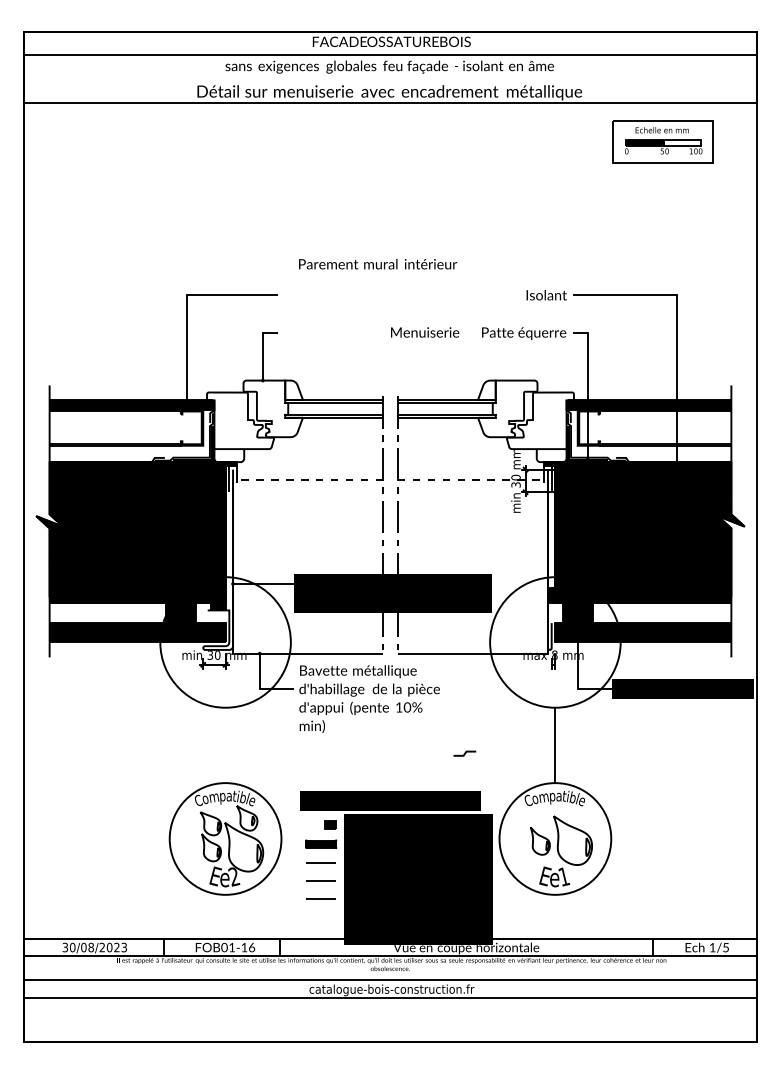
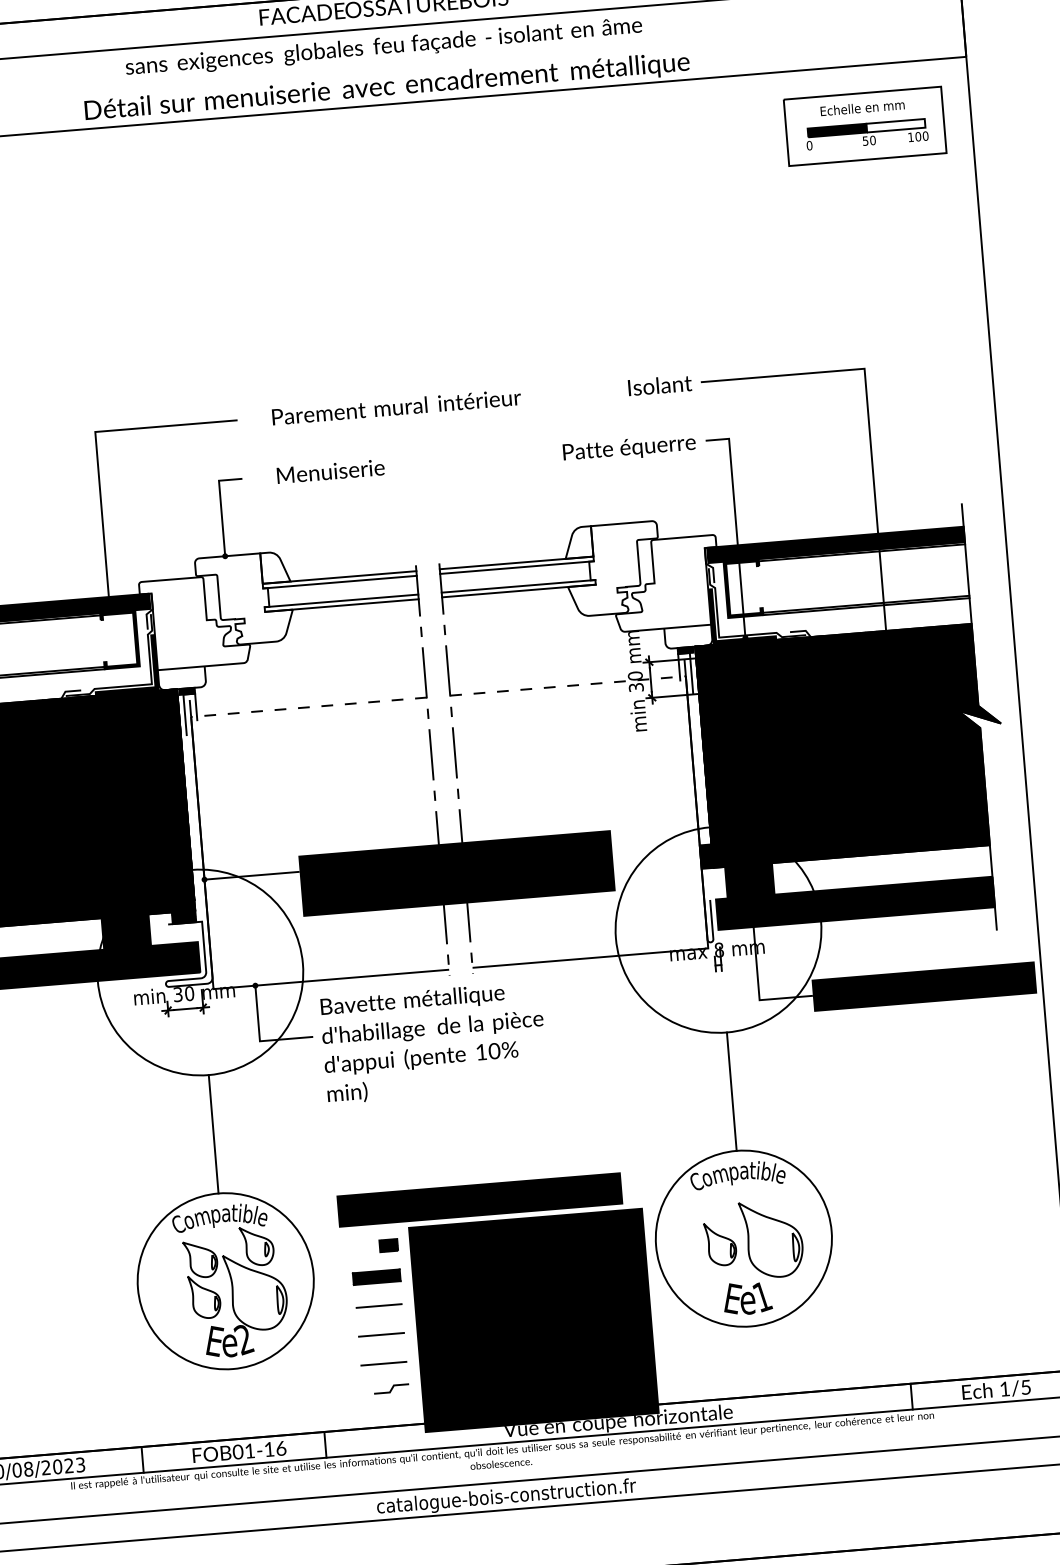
part: (662, 141) -> (864, 125), moved
text: (378, 264) -> (397, 407), moved
text: (425, 332) -> (331, 471), moved
line: (225, 745) -> (213, 1134), added
line: (464, 753) -> (391, 1388), moved

